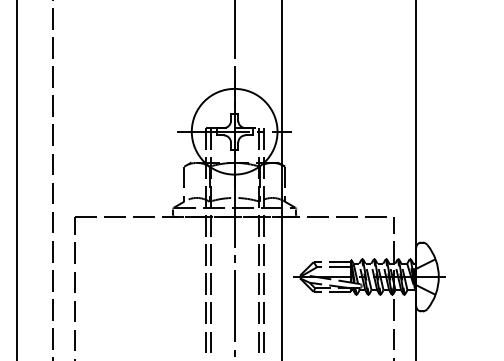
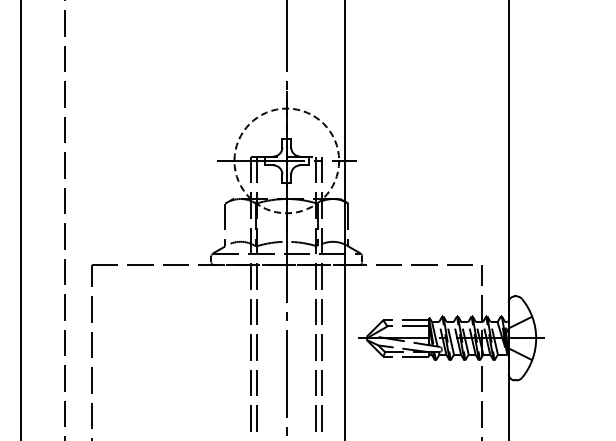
circle: (234, 131) -> (286, 160), solid -> dashed

